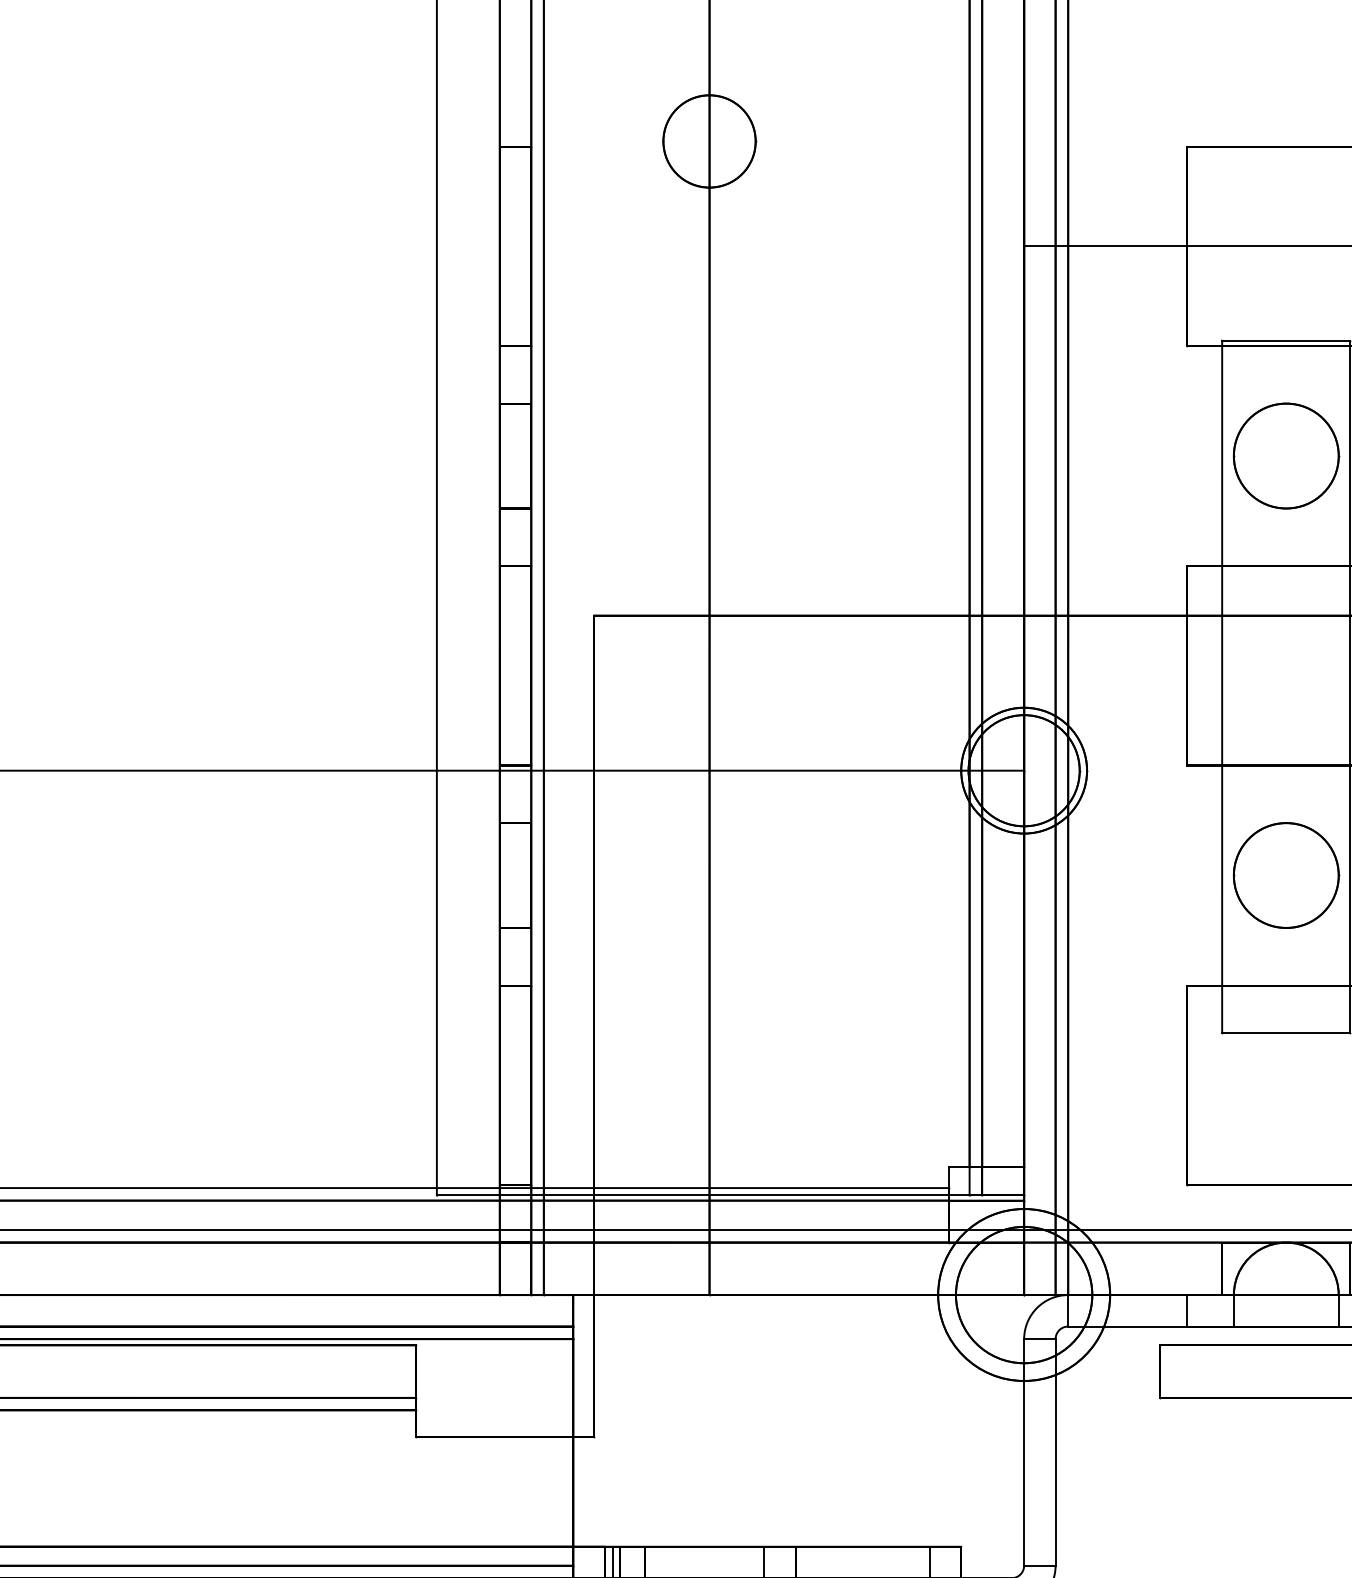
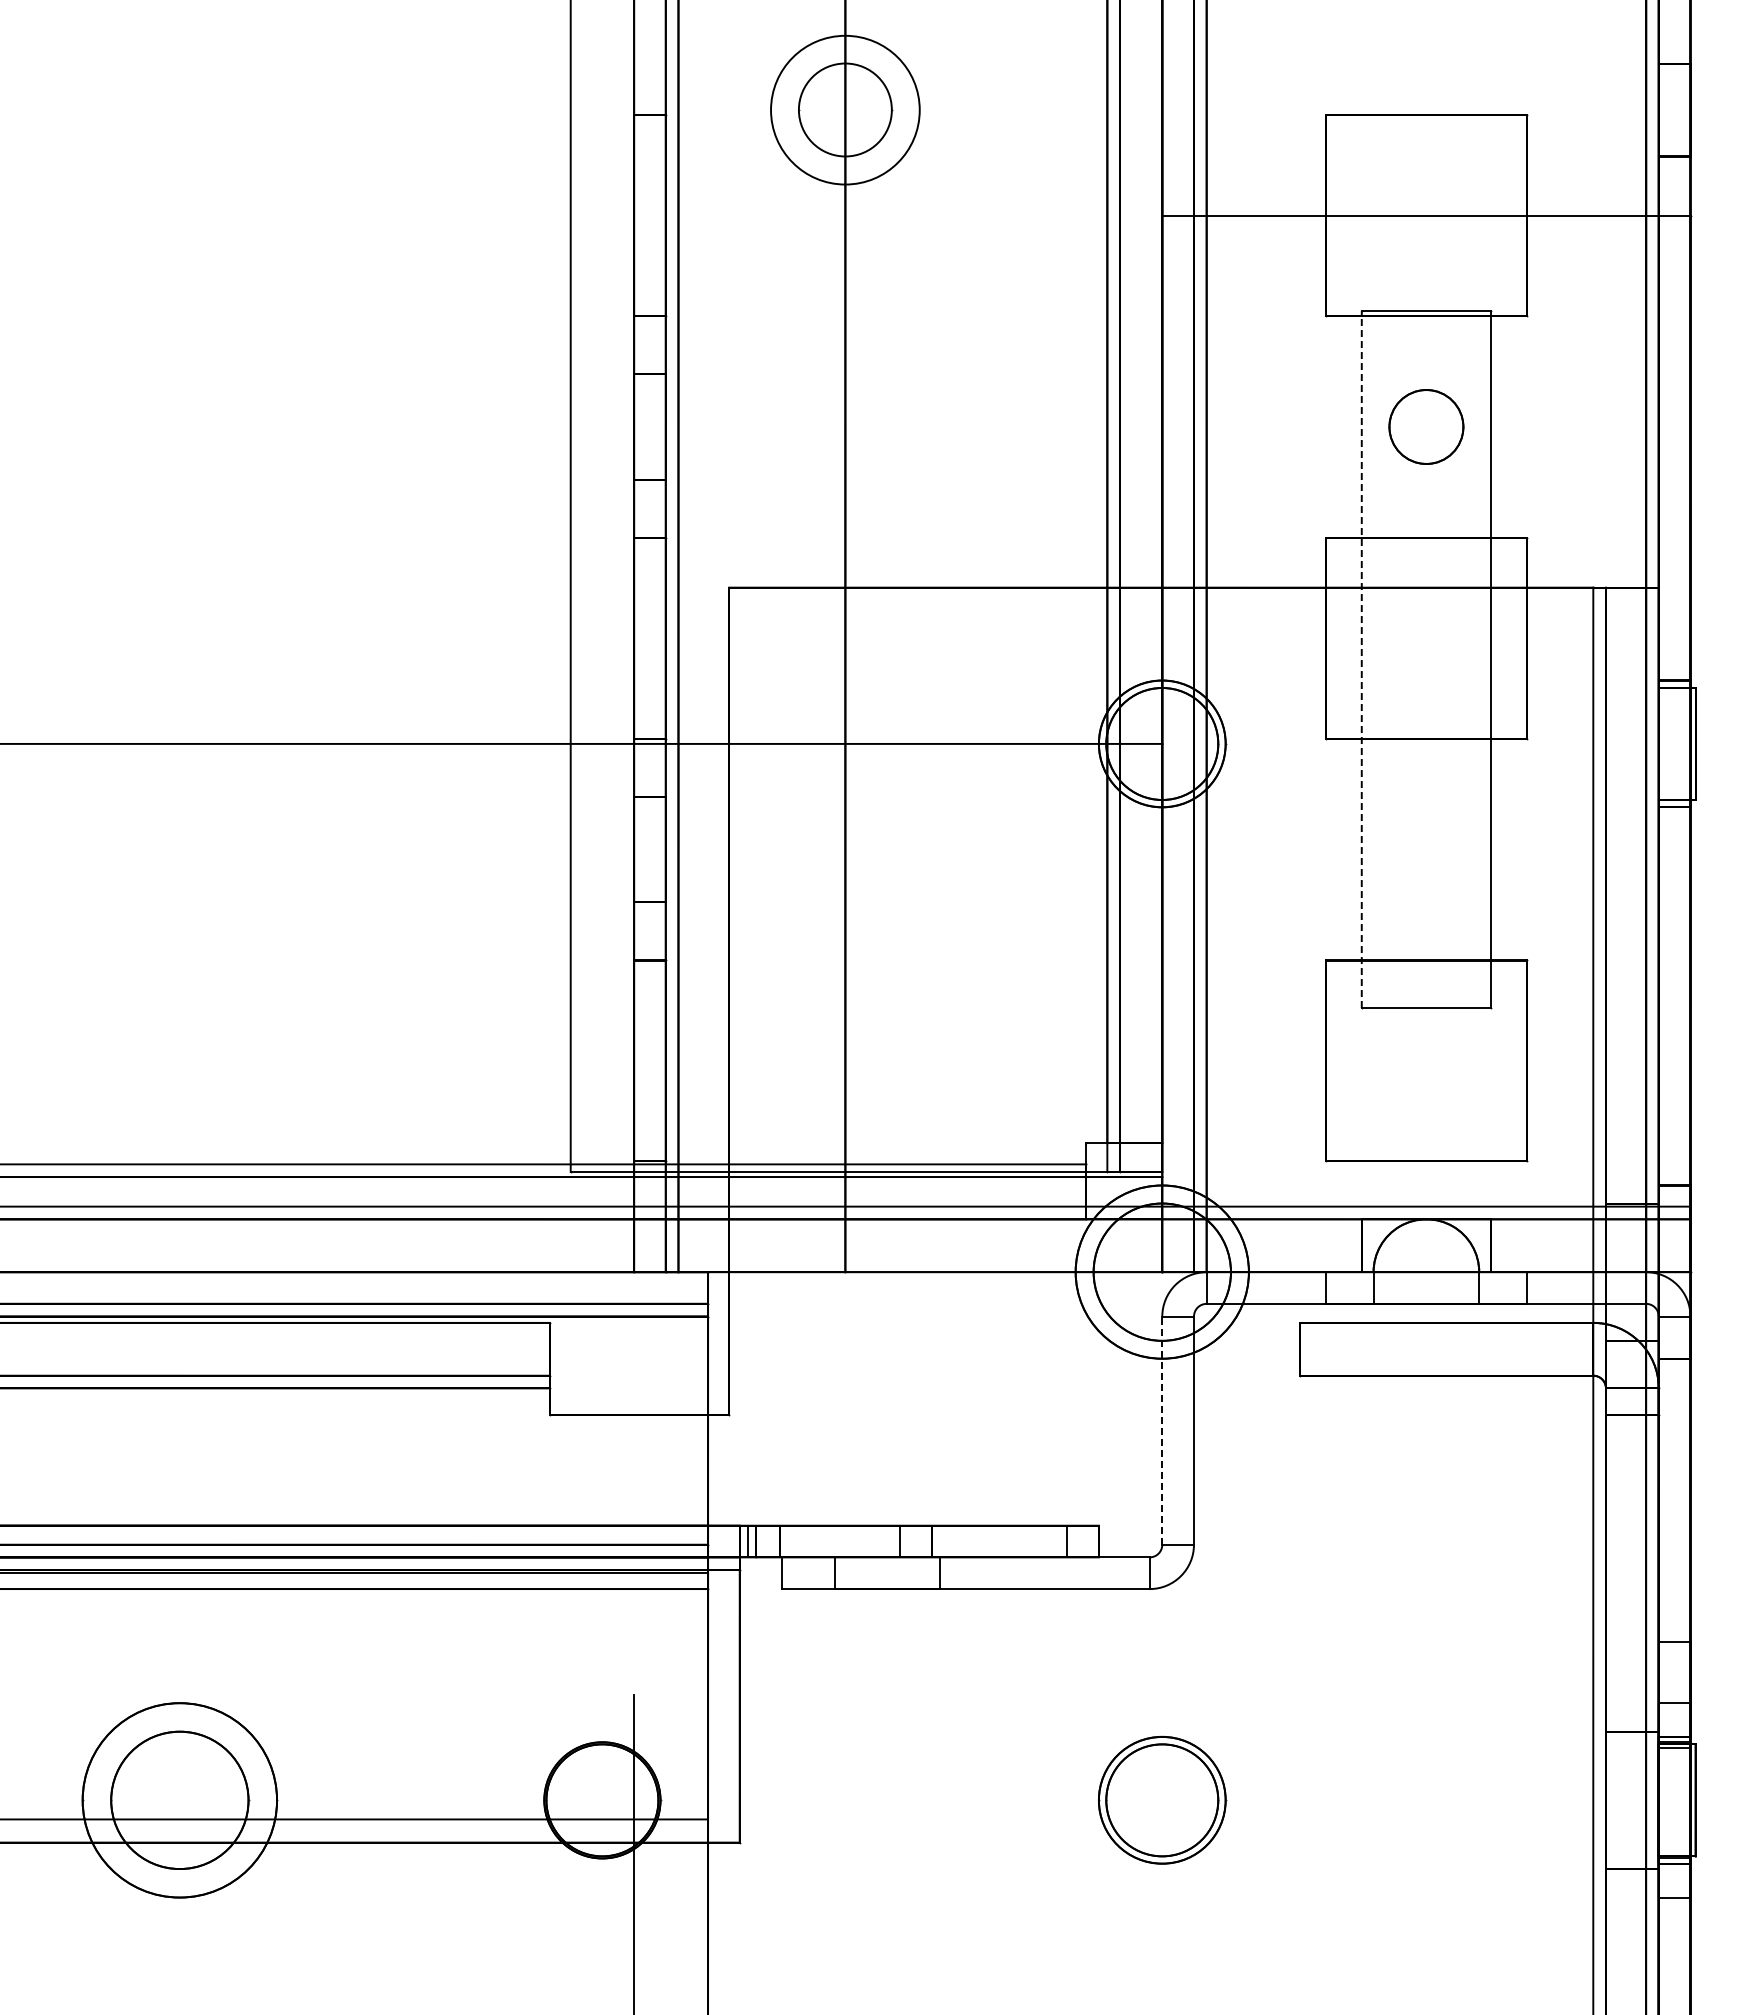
circle: (708, 140) -> (844, 109), size x1.6
part: (1286, 455) -> (1426, 426), size x0.7
line: (1221, 686) -> (1361, 659), solid -> dashed
part: (1286, 875) -> (1426, 849), removed
line: (1024, 1452) -> (1162, 1430), solid -> dashed

